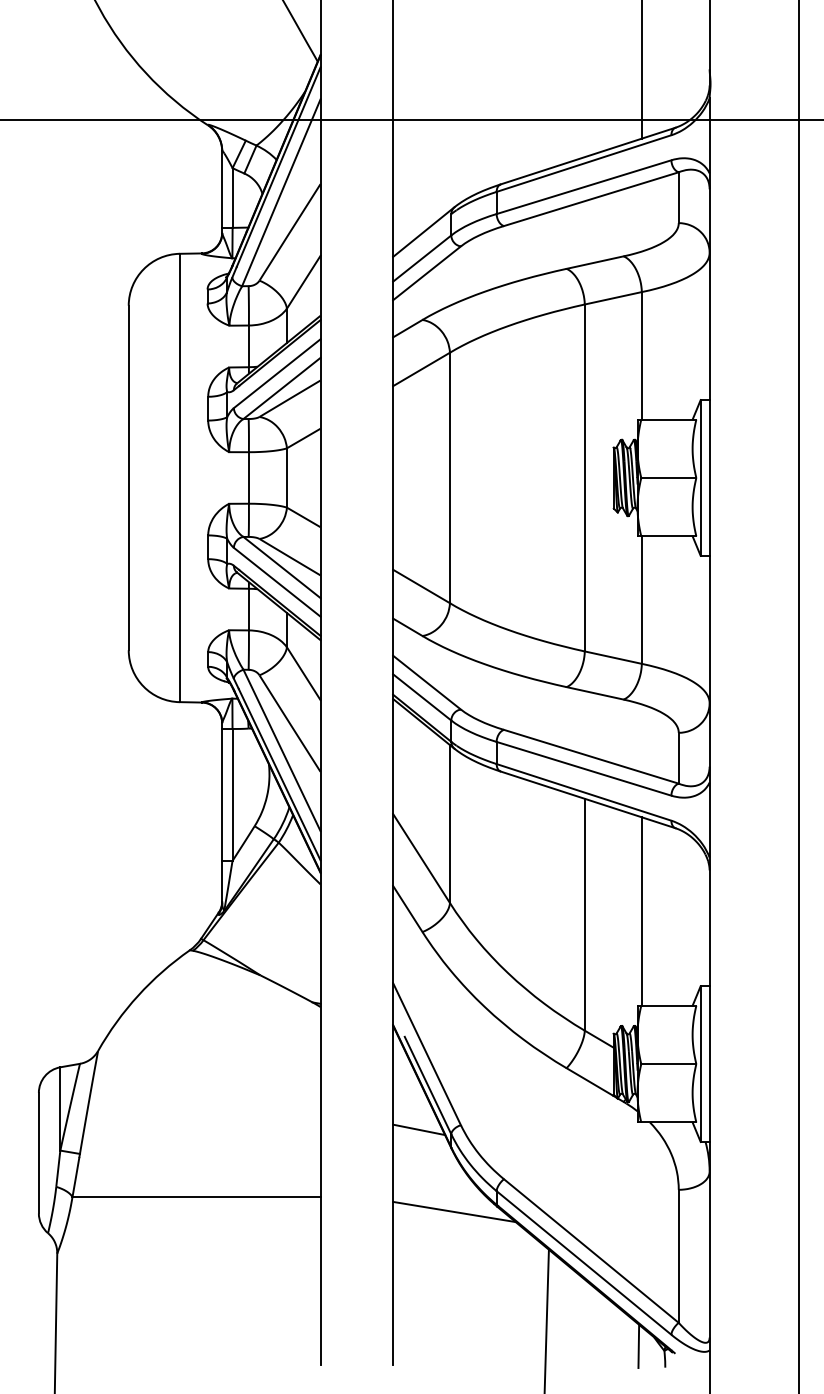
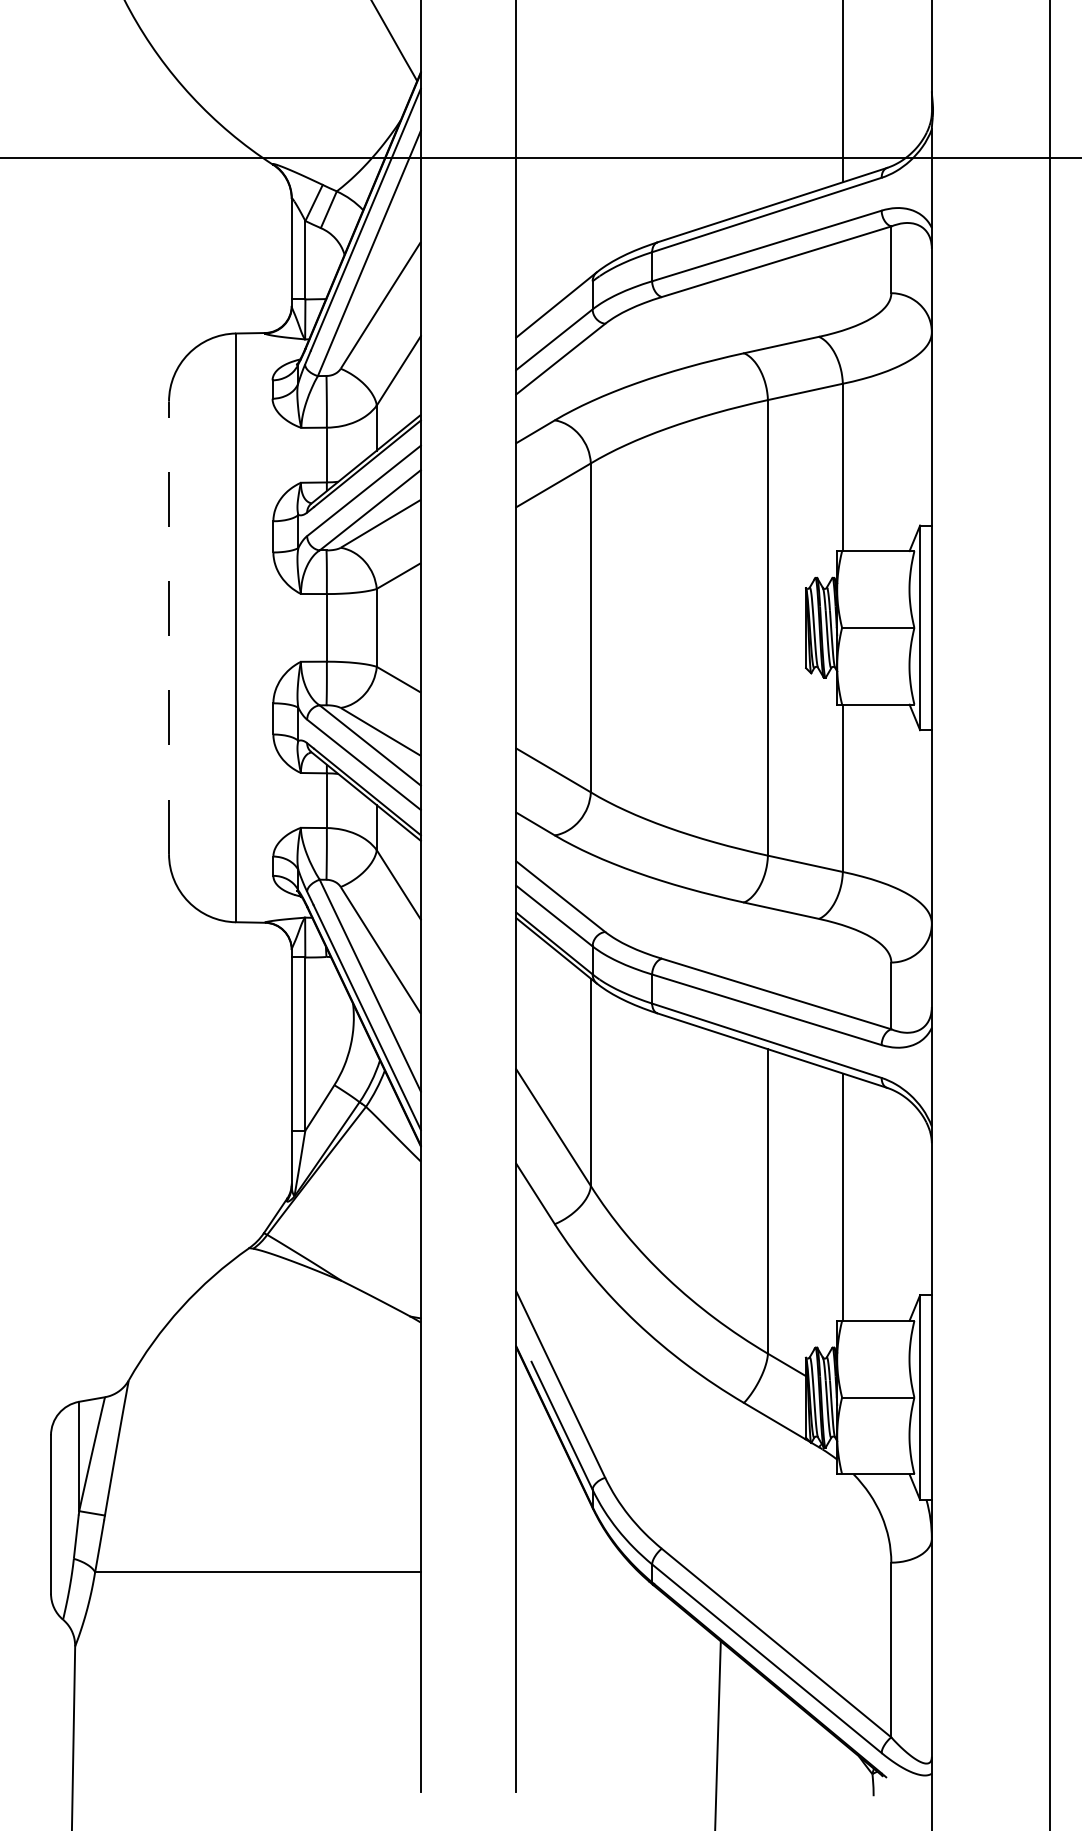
line: (129, 477) -> (169, 627), solid -> dashed
line: (419, 1129) -> (550, 1483), removed
line: (454, 1211) -> (596, 1591), removed
line: (638, 1345) -> (838, 1767), removed

